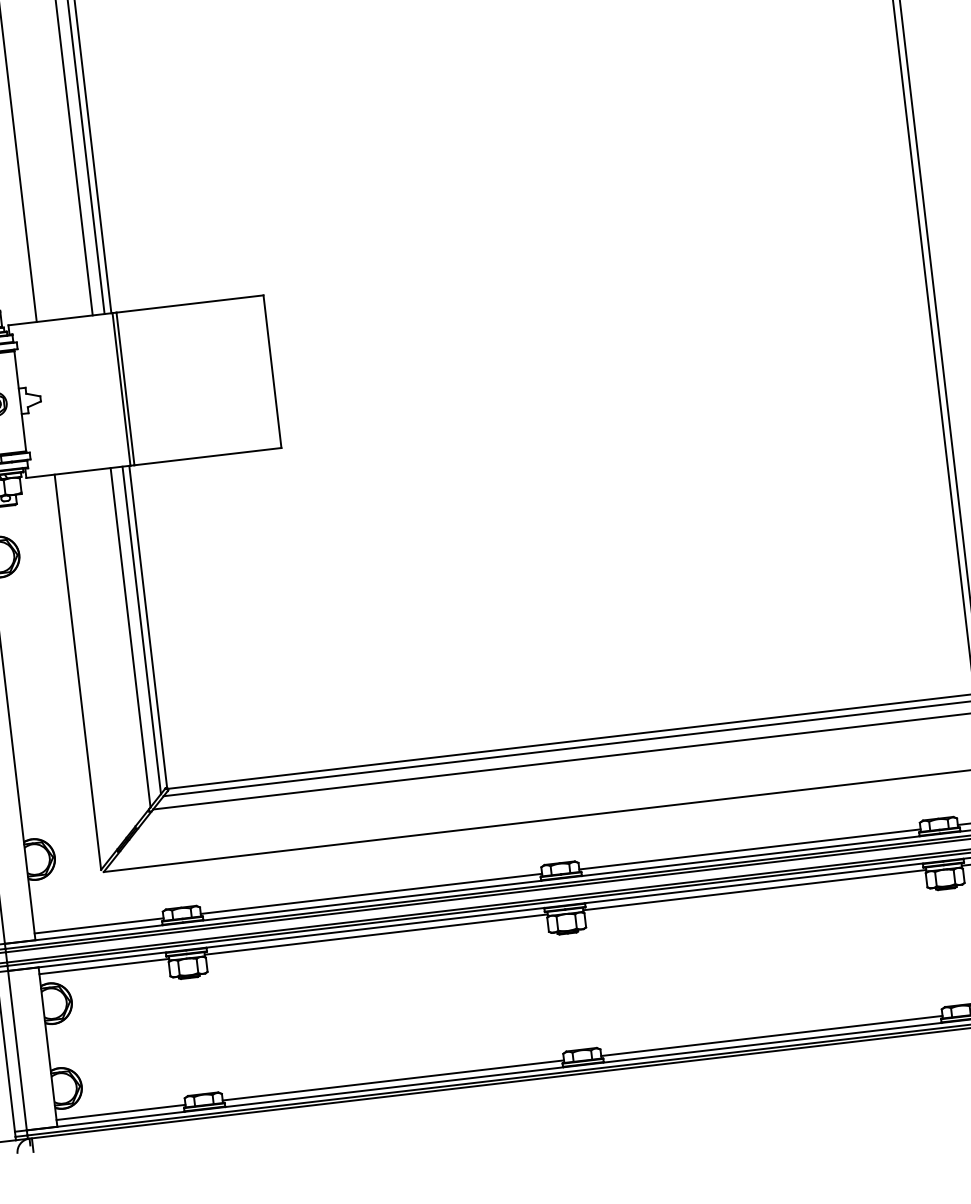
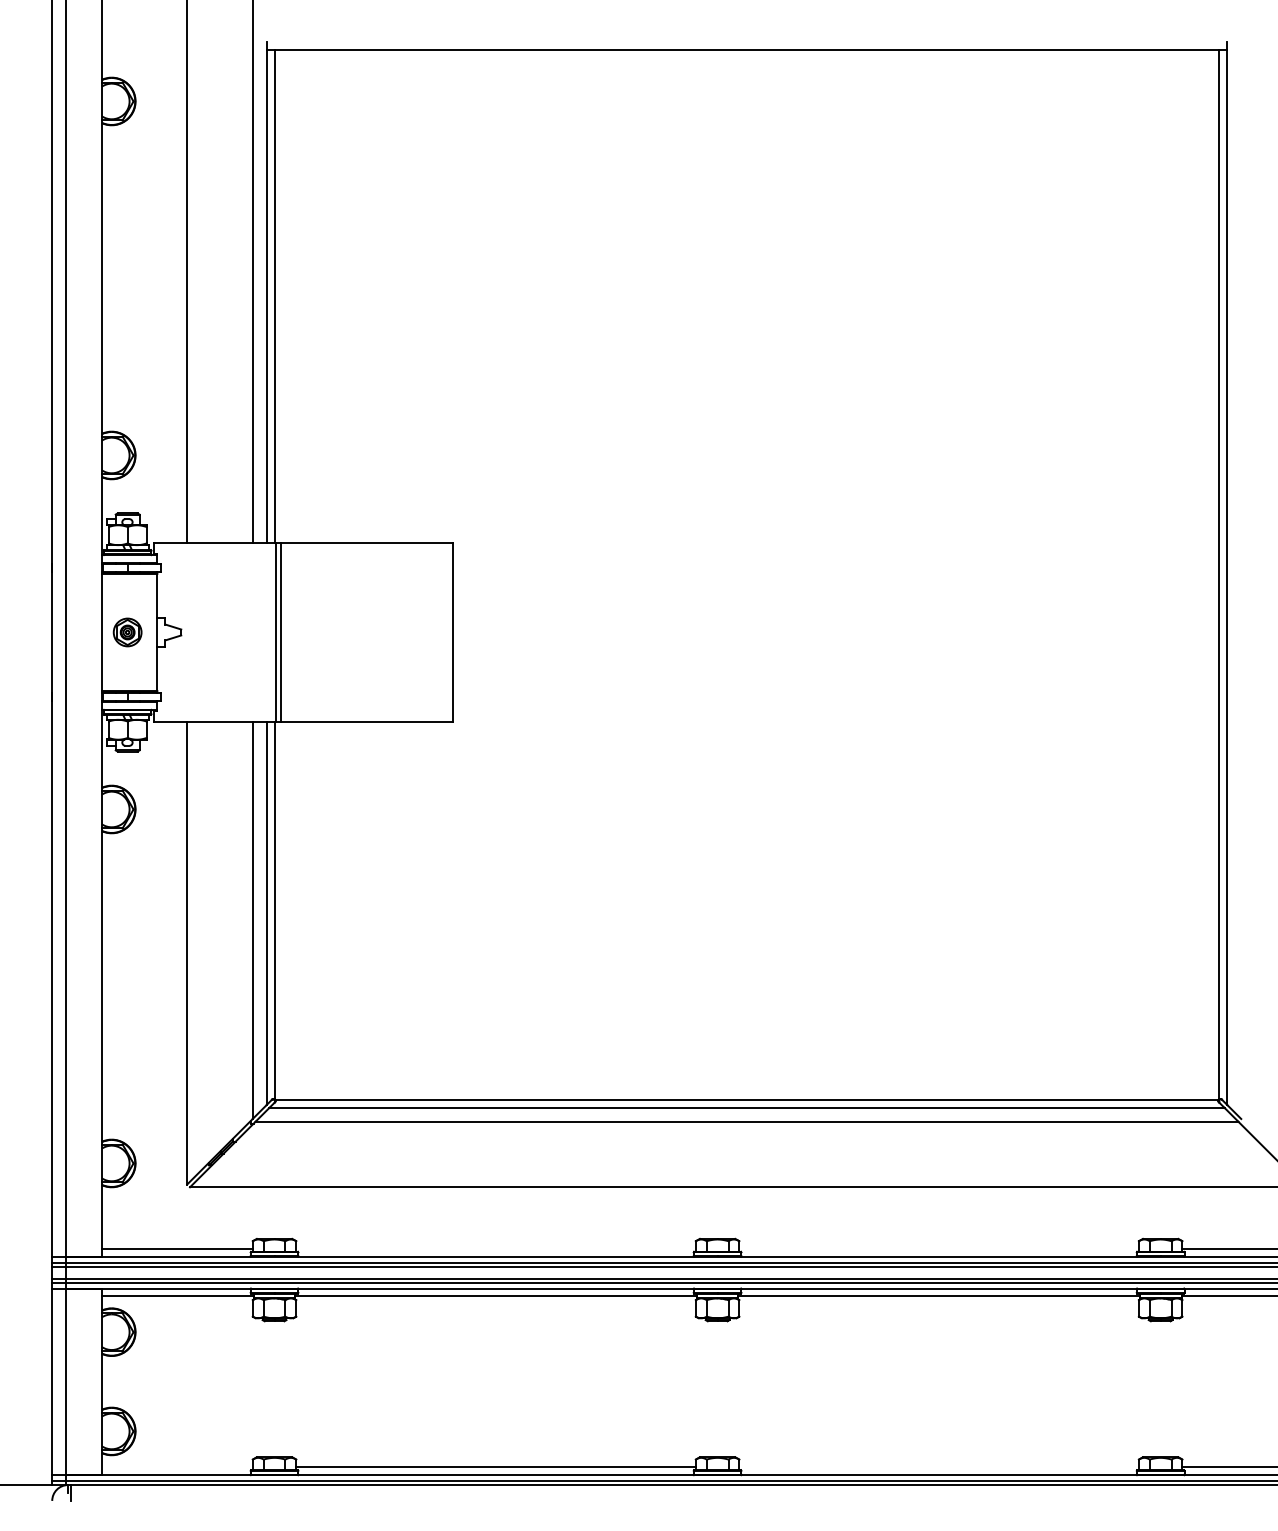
line: (749, 849) -> (938, 1248), removed
line: (370, 893) -> (495, 1248), removed
line: (771, 1036) -> (938, 1467), removed
line: (120, 1112) -> (176, 1467), removed

